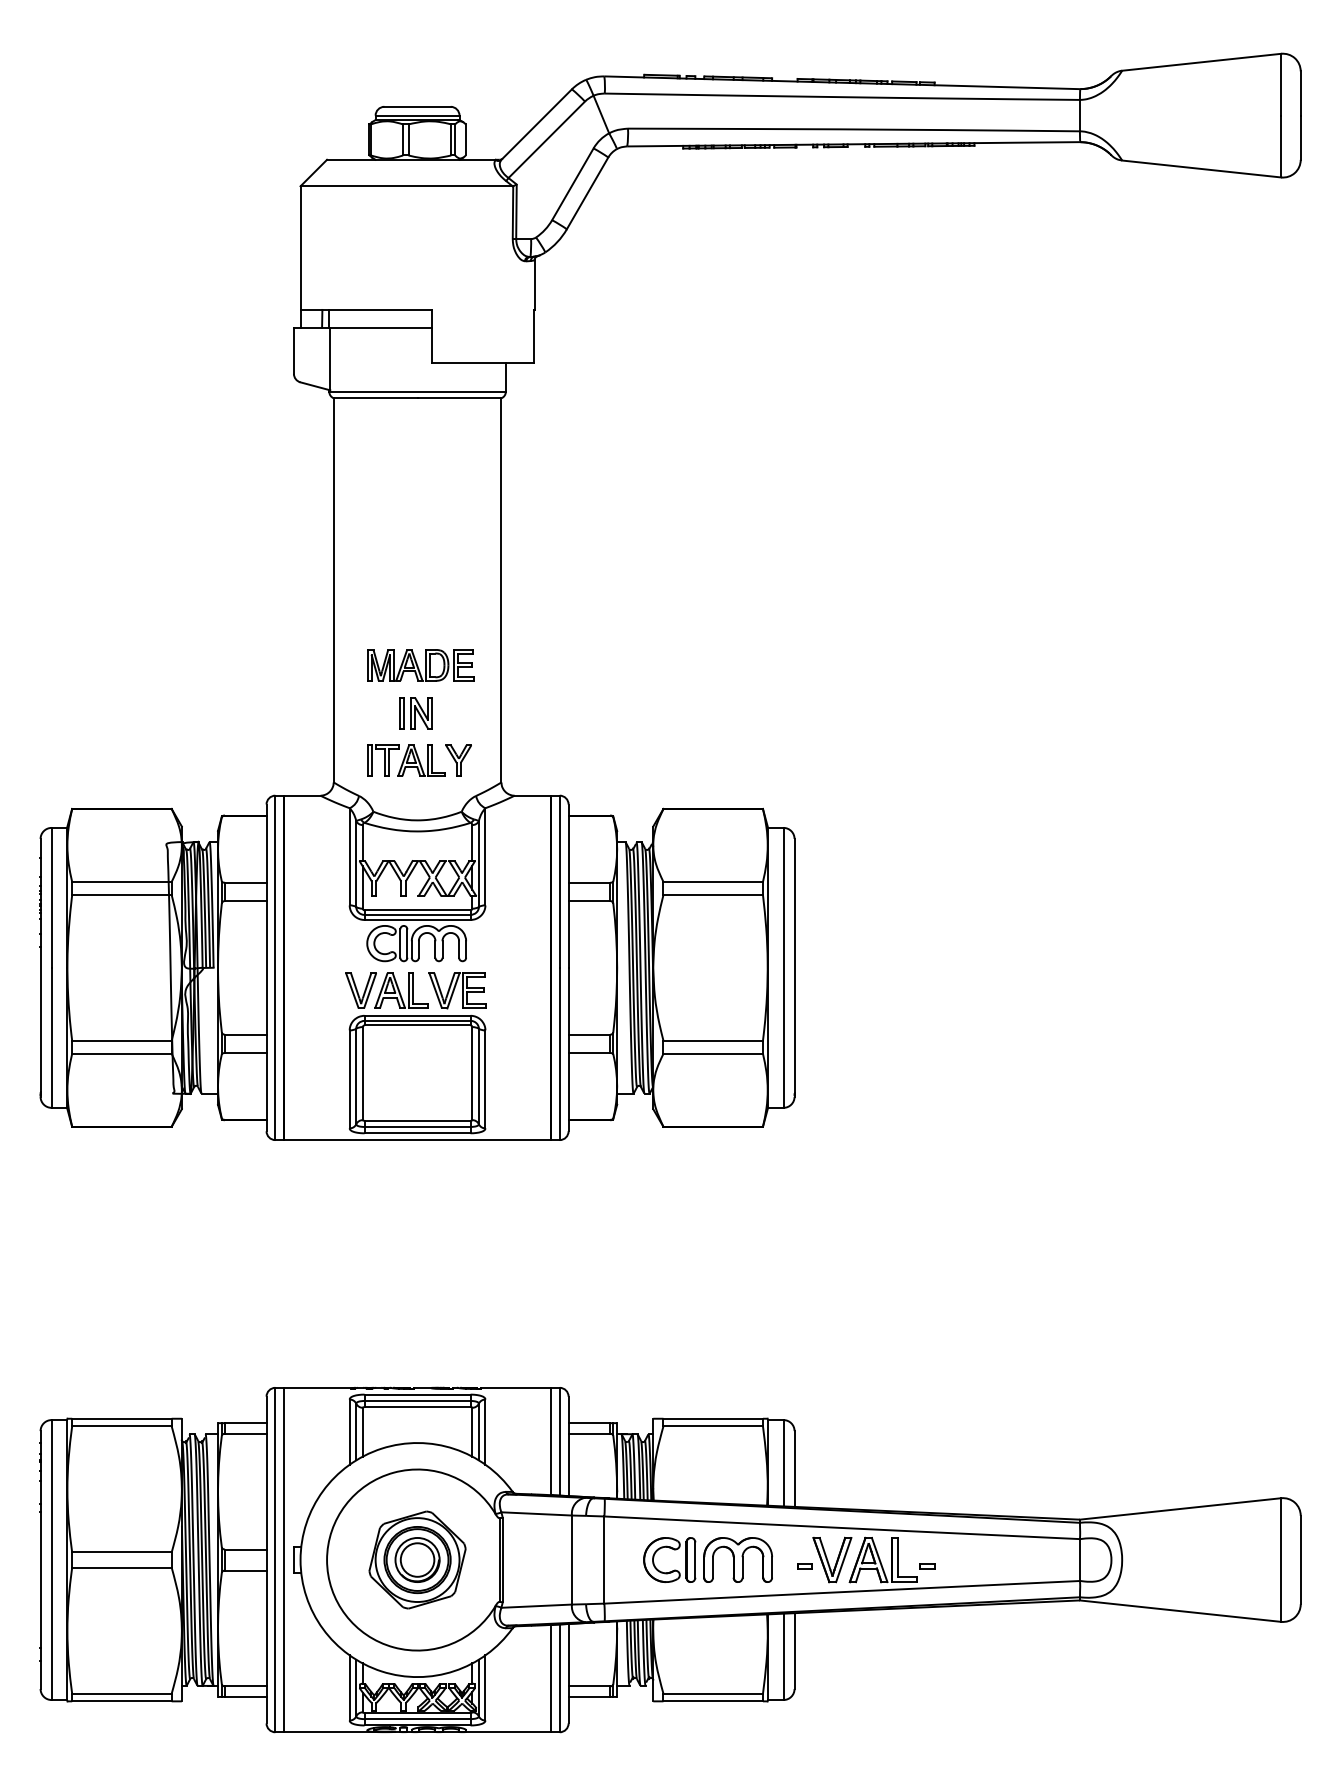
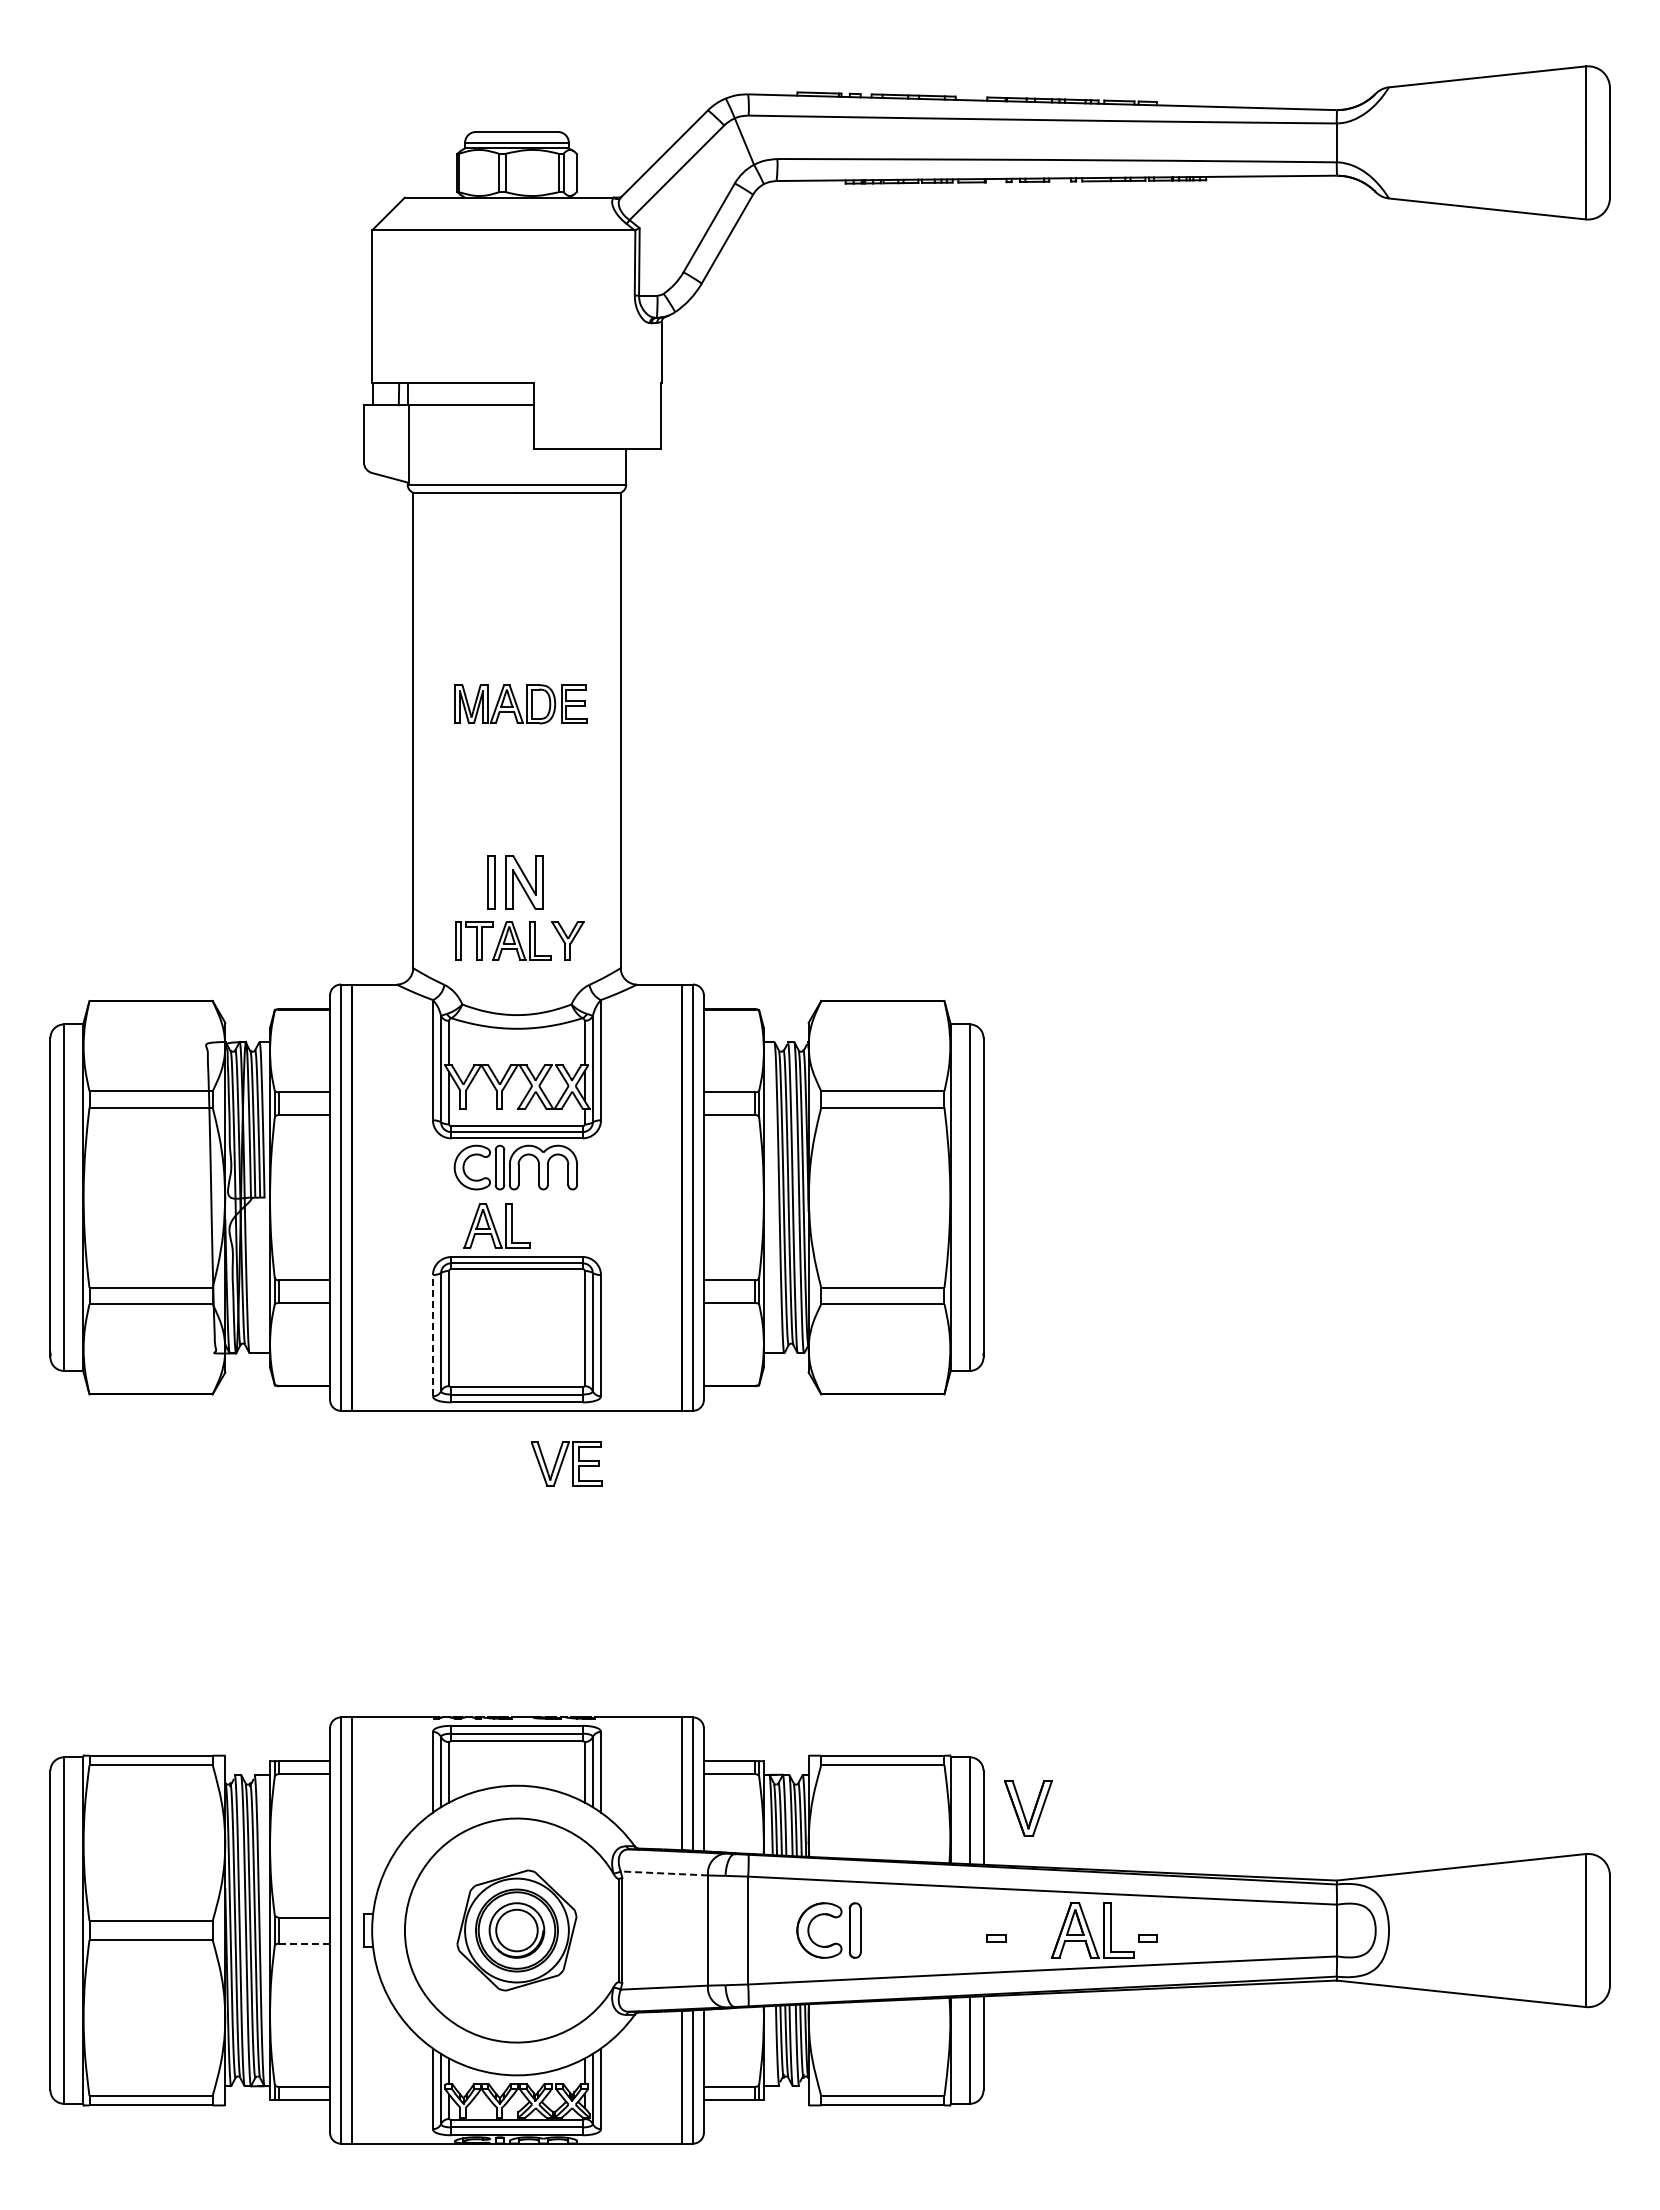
part: (420, 665) -> (520, 704), moved
part: (416, 712) -> (515, 881), size x1.4
part: (360, 990) -> (446, 1225), removed
part: (457, 990) -> (566, 1463), moved
line: (350, 1079) -> (433, 1335), solid -> dashed
line: (536, 1513) -> (664, 1873), solid -> dashed
part: (737, 1560) -> (913, 1930), removed
part: (832, 1560) -> (1028, 1808), moved
line: (245, 1570) -> (304, 1943), solid -> dashed

